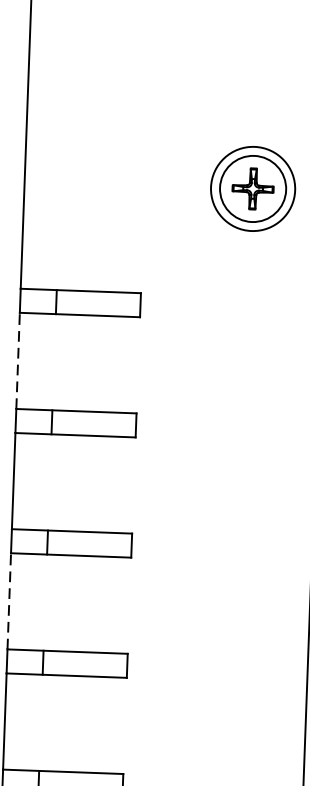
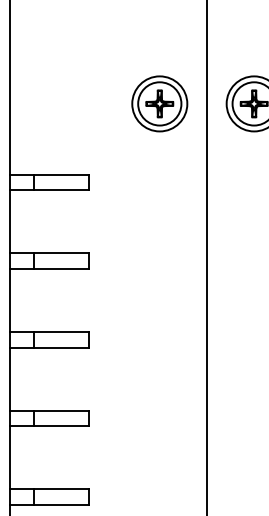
line: (18, 360) -> (10, 221), dashed -> solid
line: (9, 600) -> (10, 378), dashed -> solid

